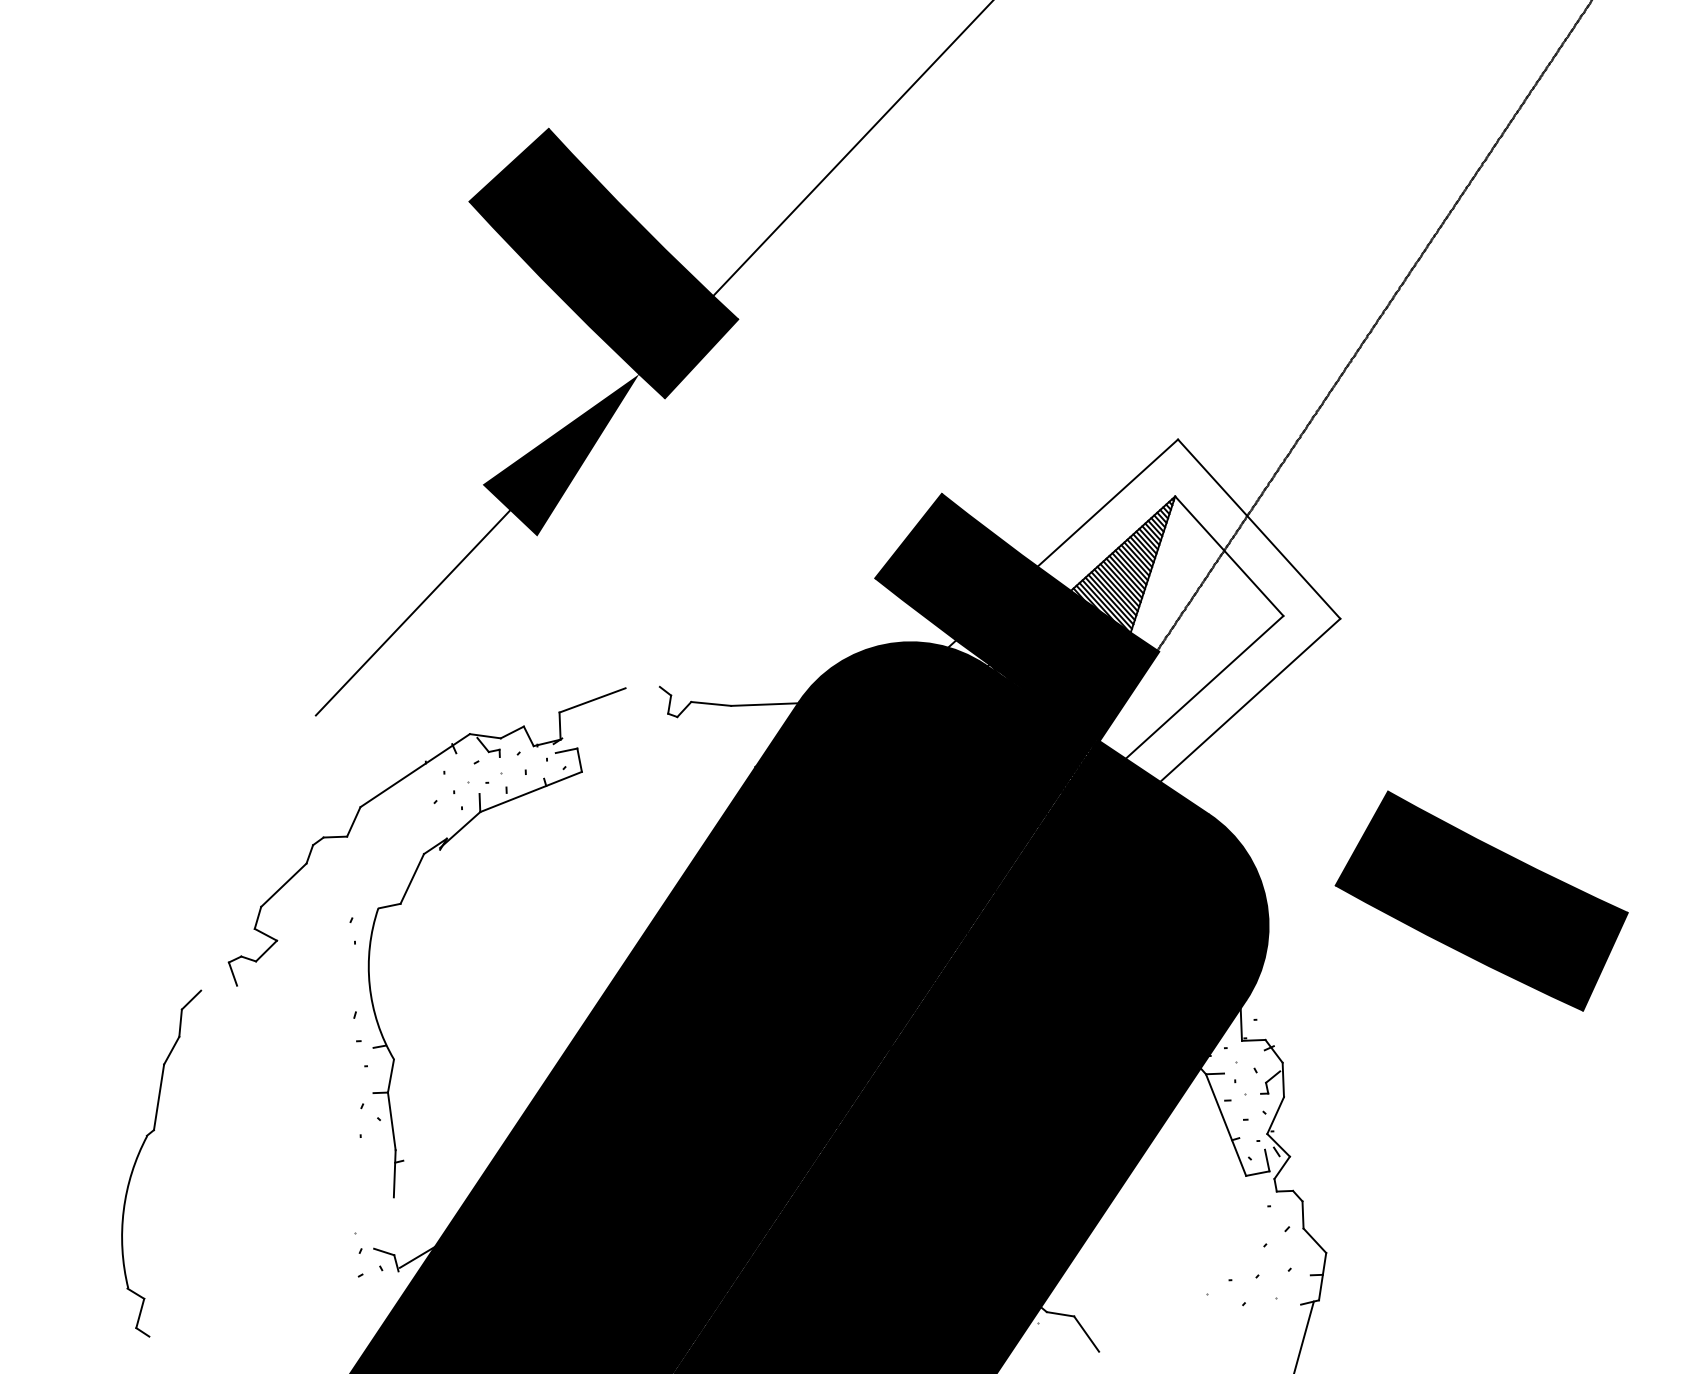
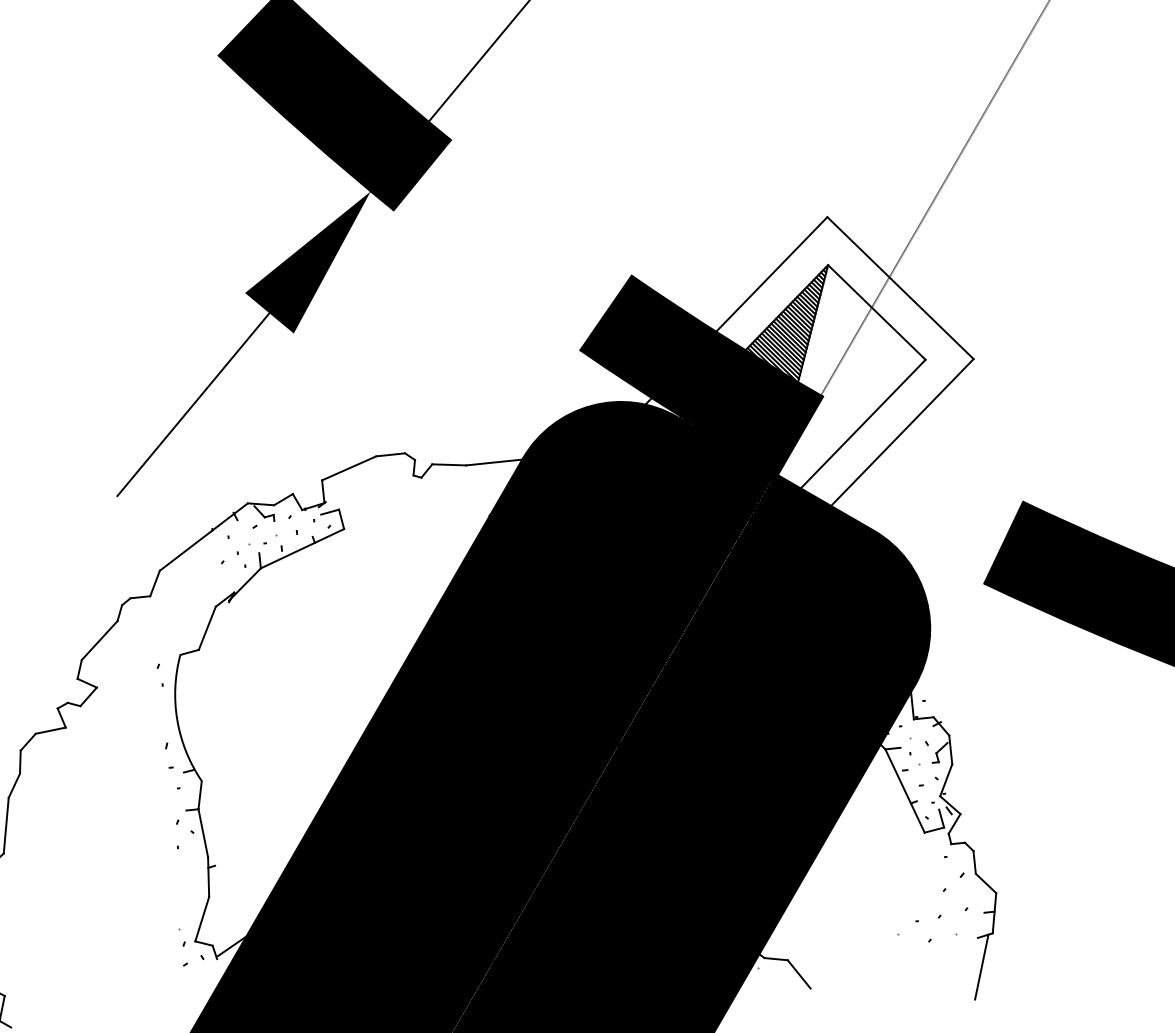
line: (642, 687) -> (390, 454), added
line: (219, 987) -> (51, 730), added
line: (383, 1222) -> (201, 918), added

